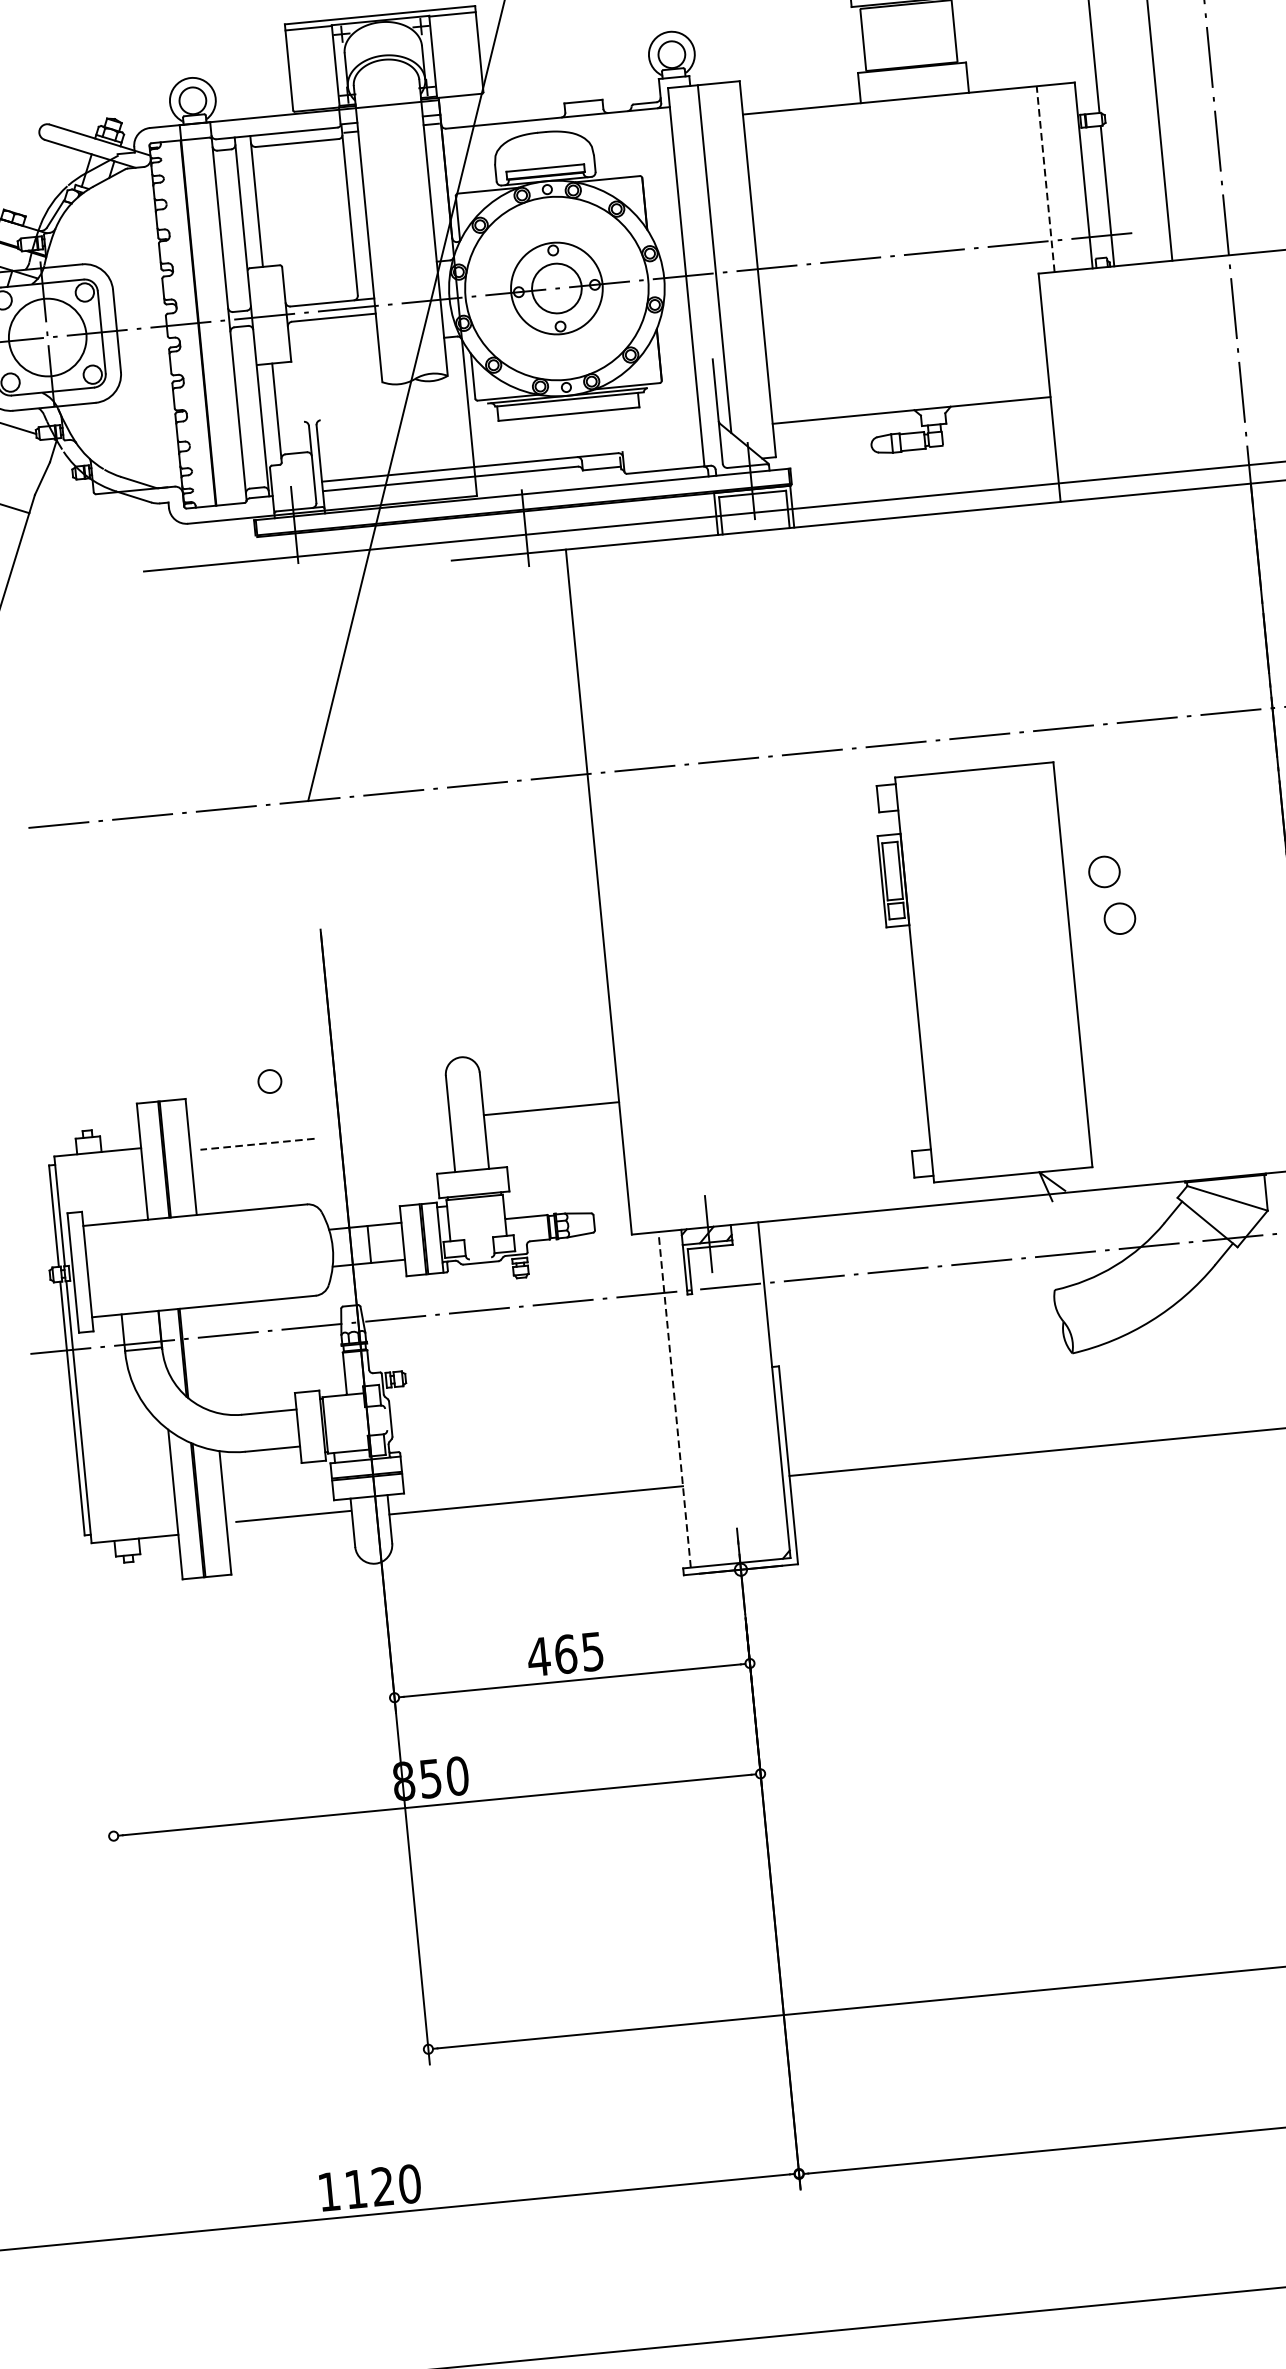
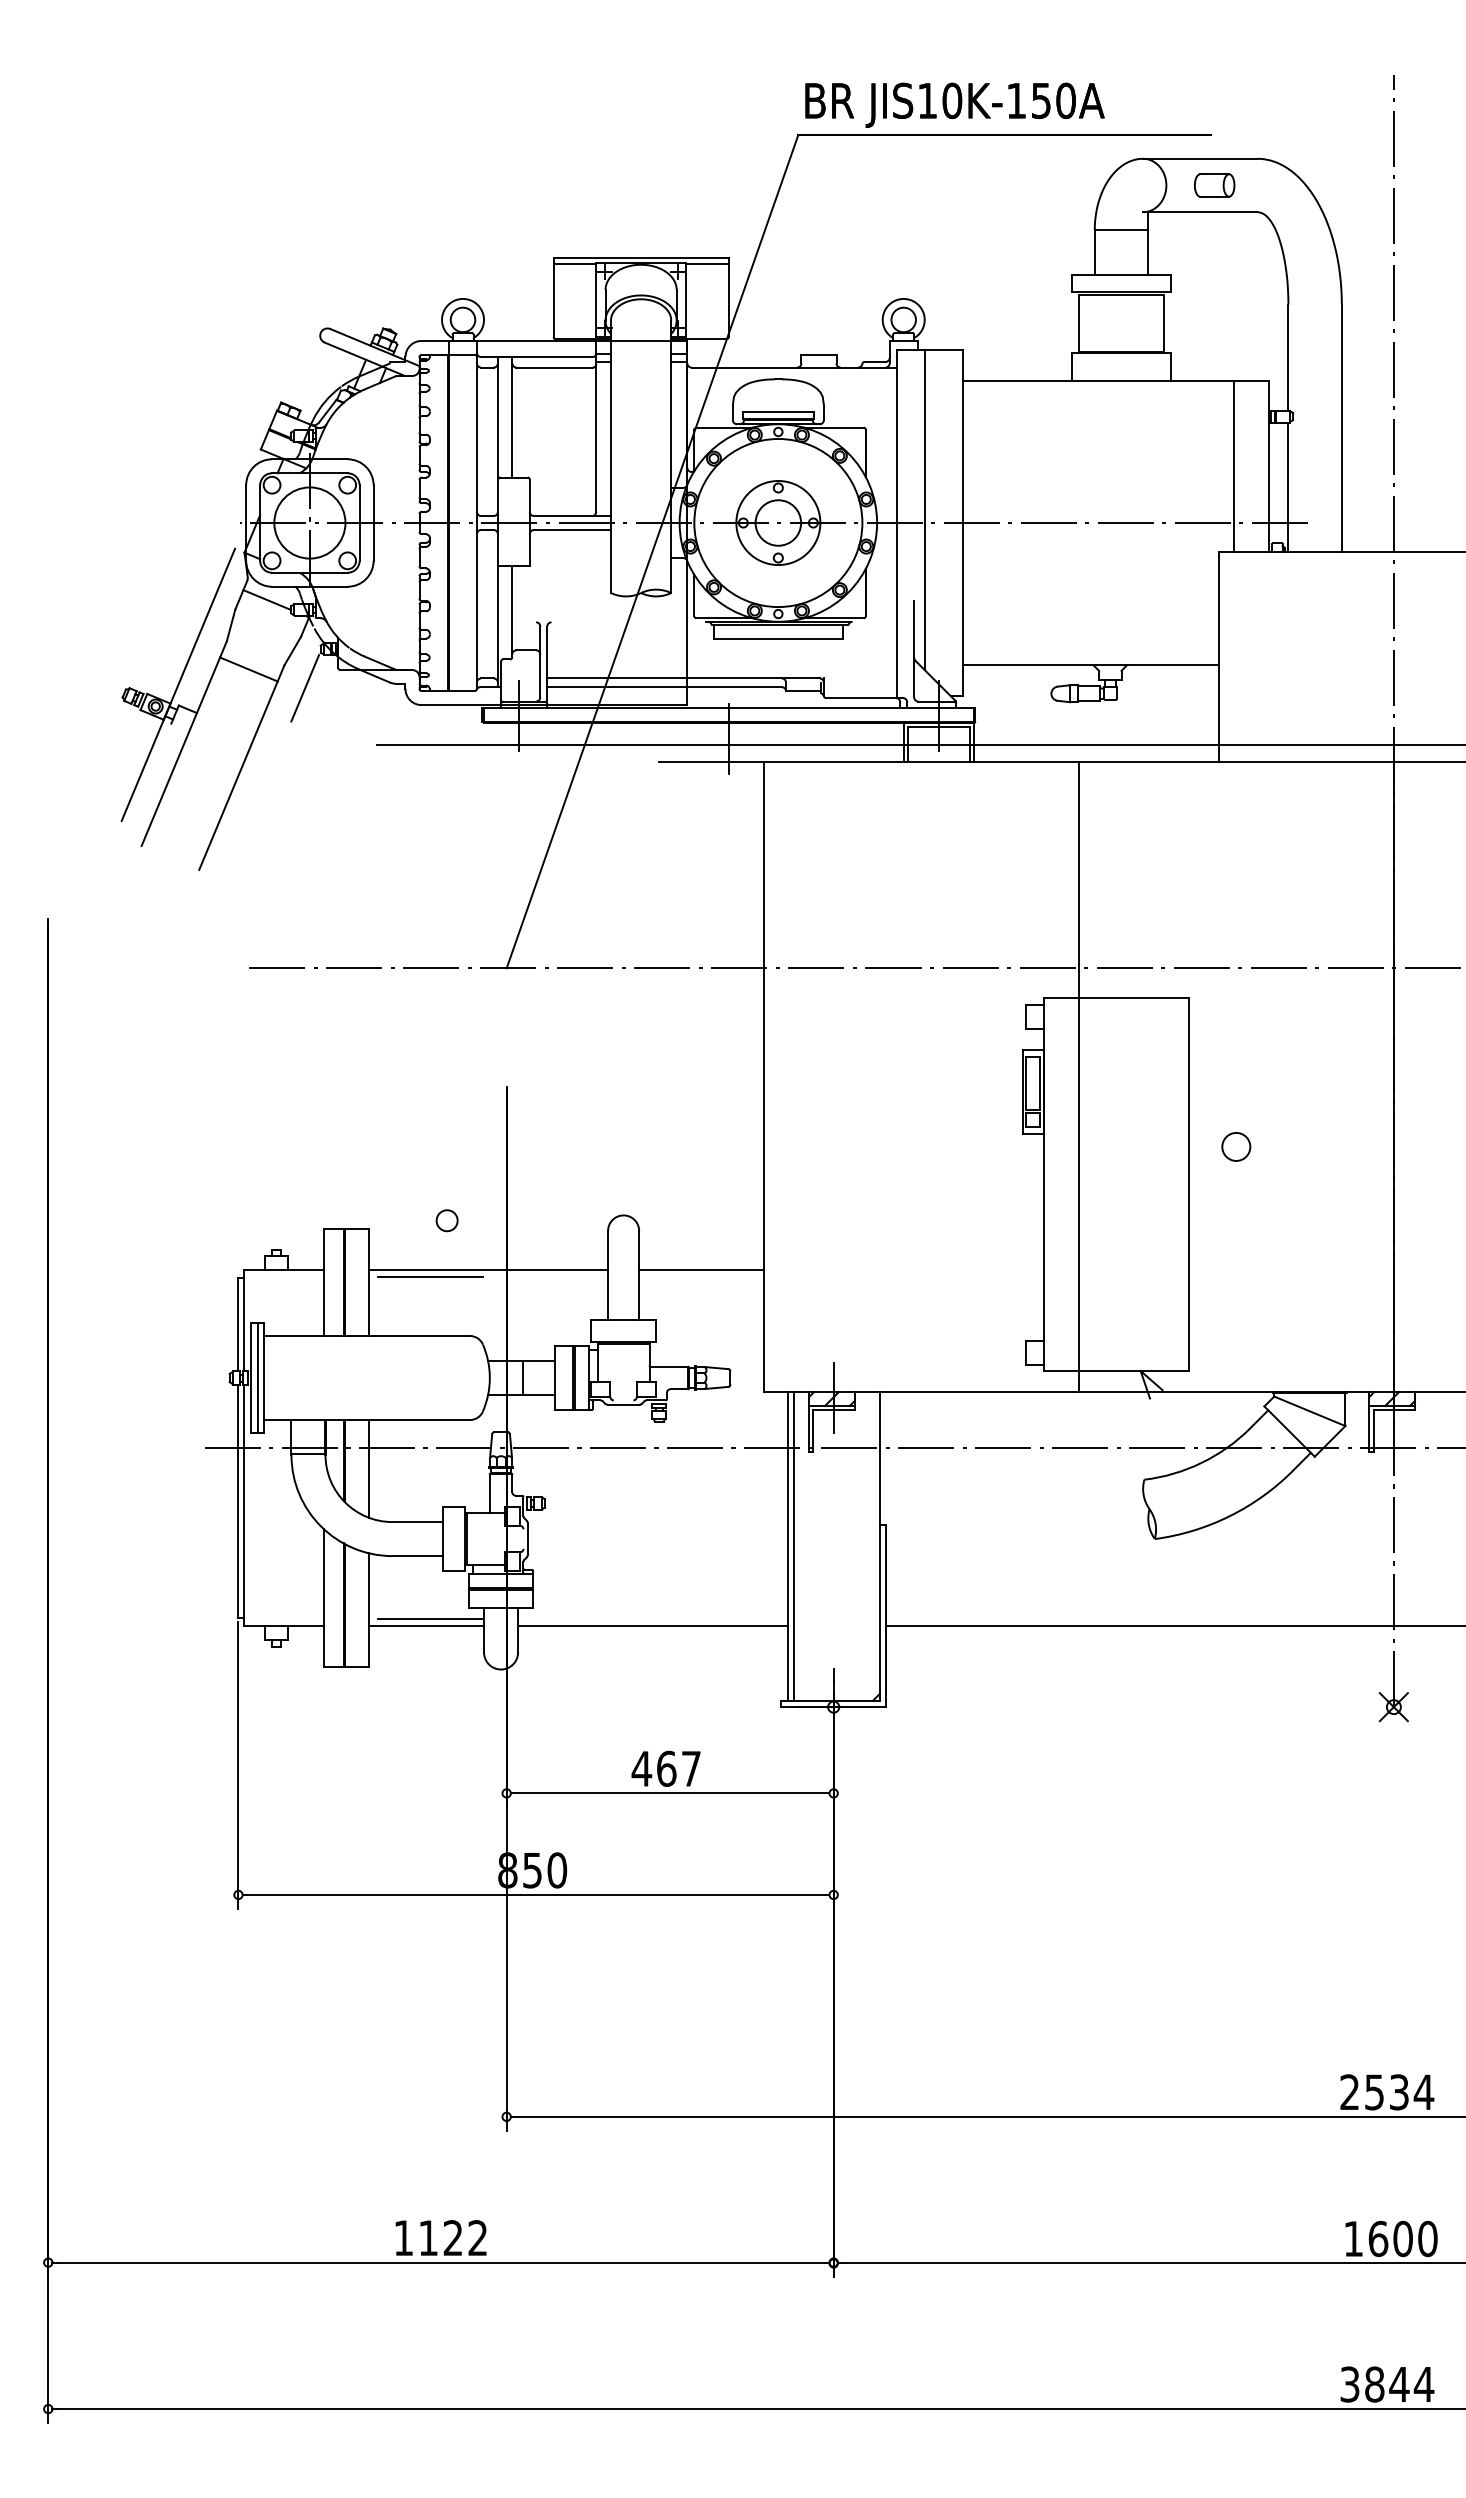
line: (1045, 179) -> (1233, 466), dashed -> solid
line: (60, 517) -> (305, 688), added
line: (941, 858) -> (1078, 1076), added
circle: (1104, 871) -> (1226, 1102), removed
line: (320, 1131) -> (488, 1270), added
line: (257, 1143) -> (430, 1276), dashed -> solid
line: (81, 1271) -> (258, 1377), added
line: (210, 1359) -> (368, 1468), added
line: (674, 1398) -> (788, 1545), dashed -> solid
line: (681, 1399) -> (794, 1546), added
line: (289, 1523) -> (426, 1625), added
text: (592, 1651) -> (691, 1768), 465 -> 467
line: (100, 1694) -> (238, 1764), added
text: (409, 2184) -> (477, 2238), 1120 -> 1122

